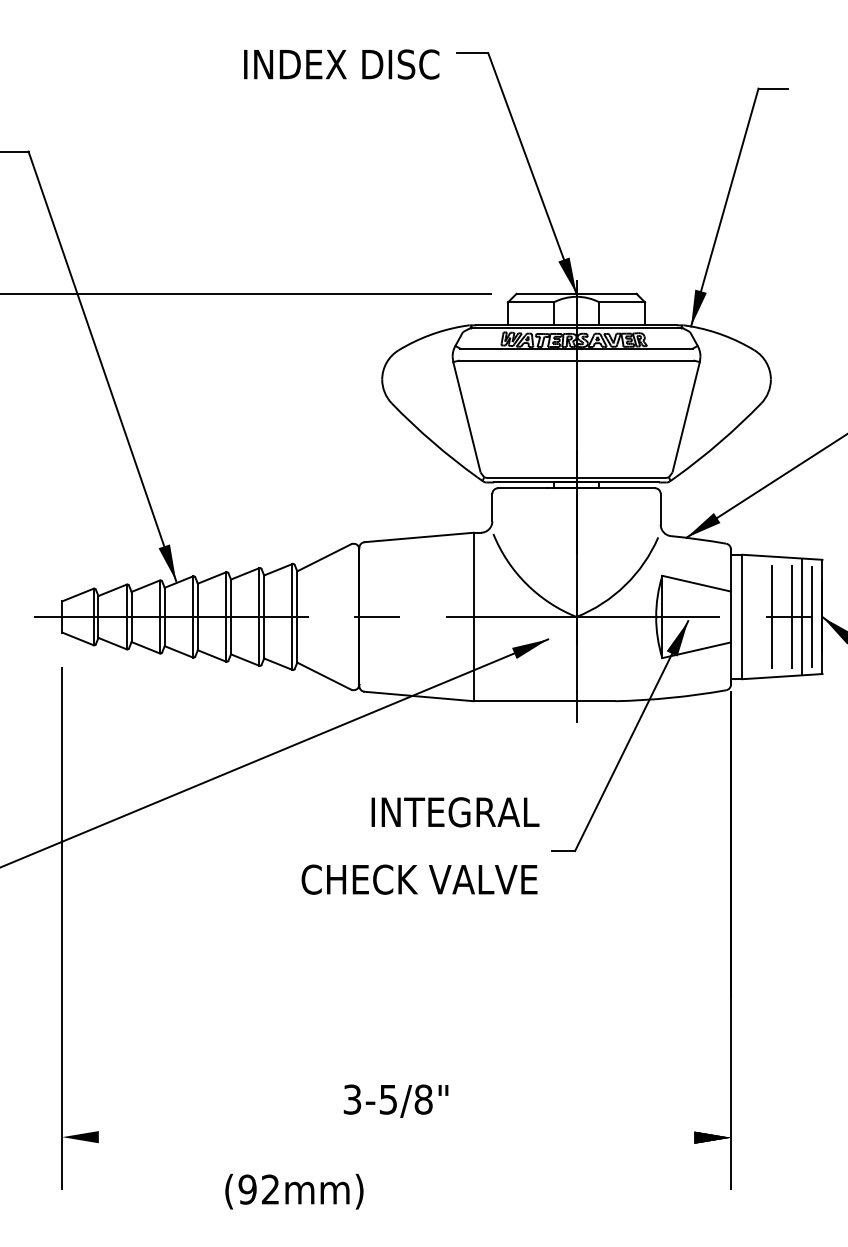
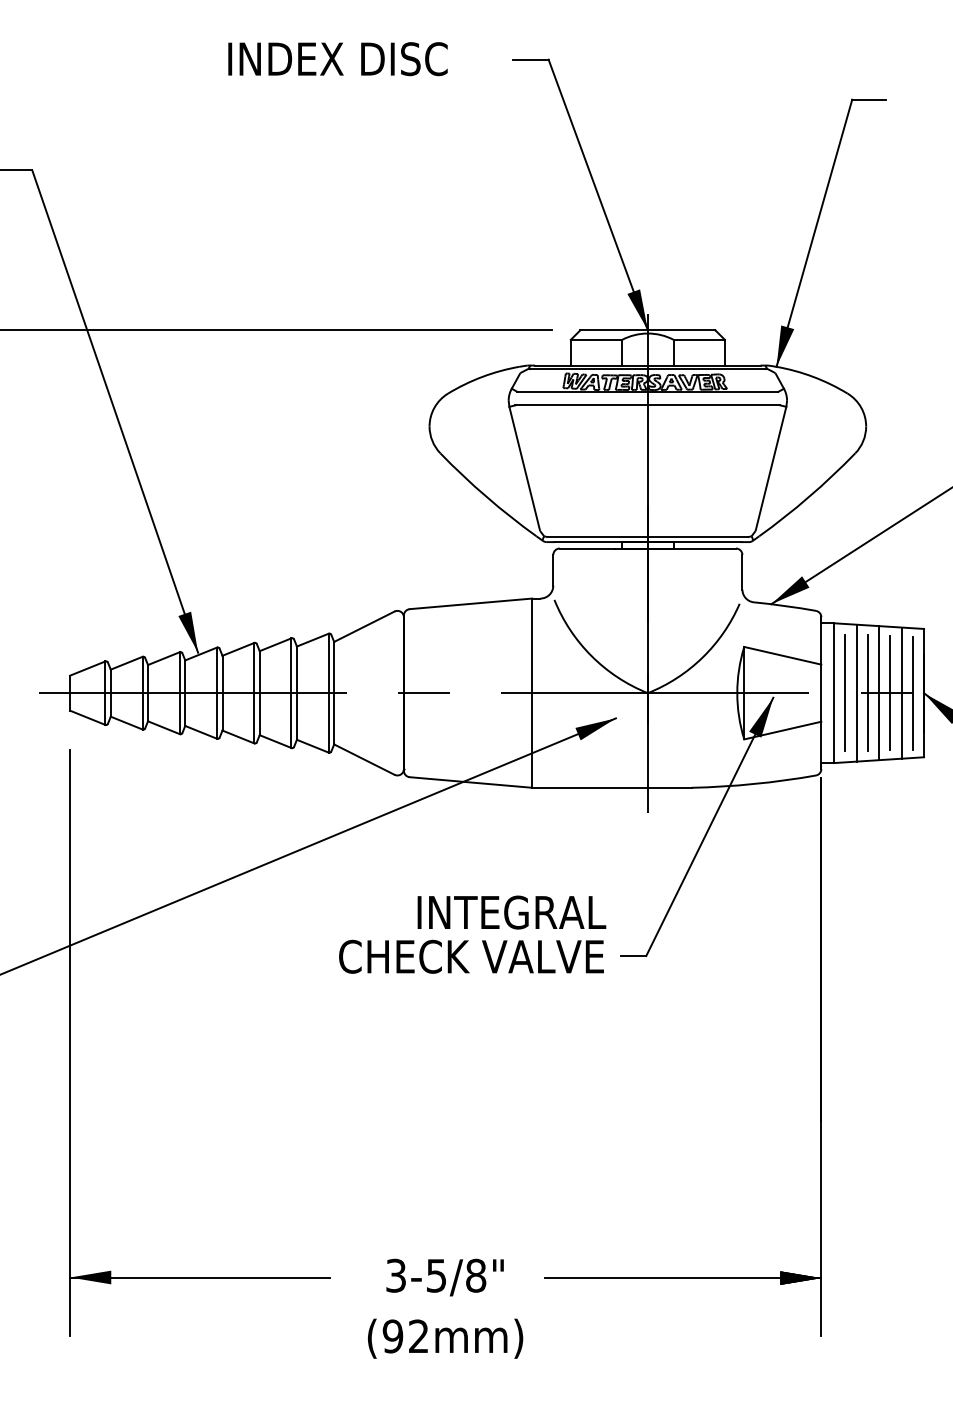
text: (341, 64) -> (337, 59), moved
line: (752, 616) -> (845, 692), added
line: (762, 616) -> (856, 692), added
line: (782, 616) -> (879, 692), added
text: (419, 879) -> (471, 956), moved
text: (395, 1100) -> (444, 1276), moved
line: (177, 1137) -> (199, 1277), added
line: (607, 1137) -> (682, 1277), added
text: (294, 1191) -> (445, 1338), moved

